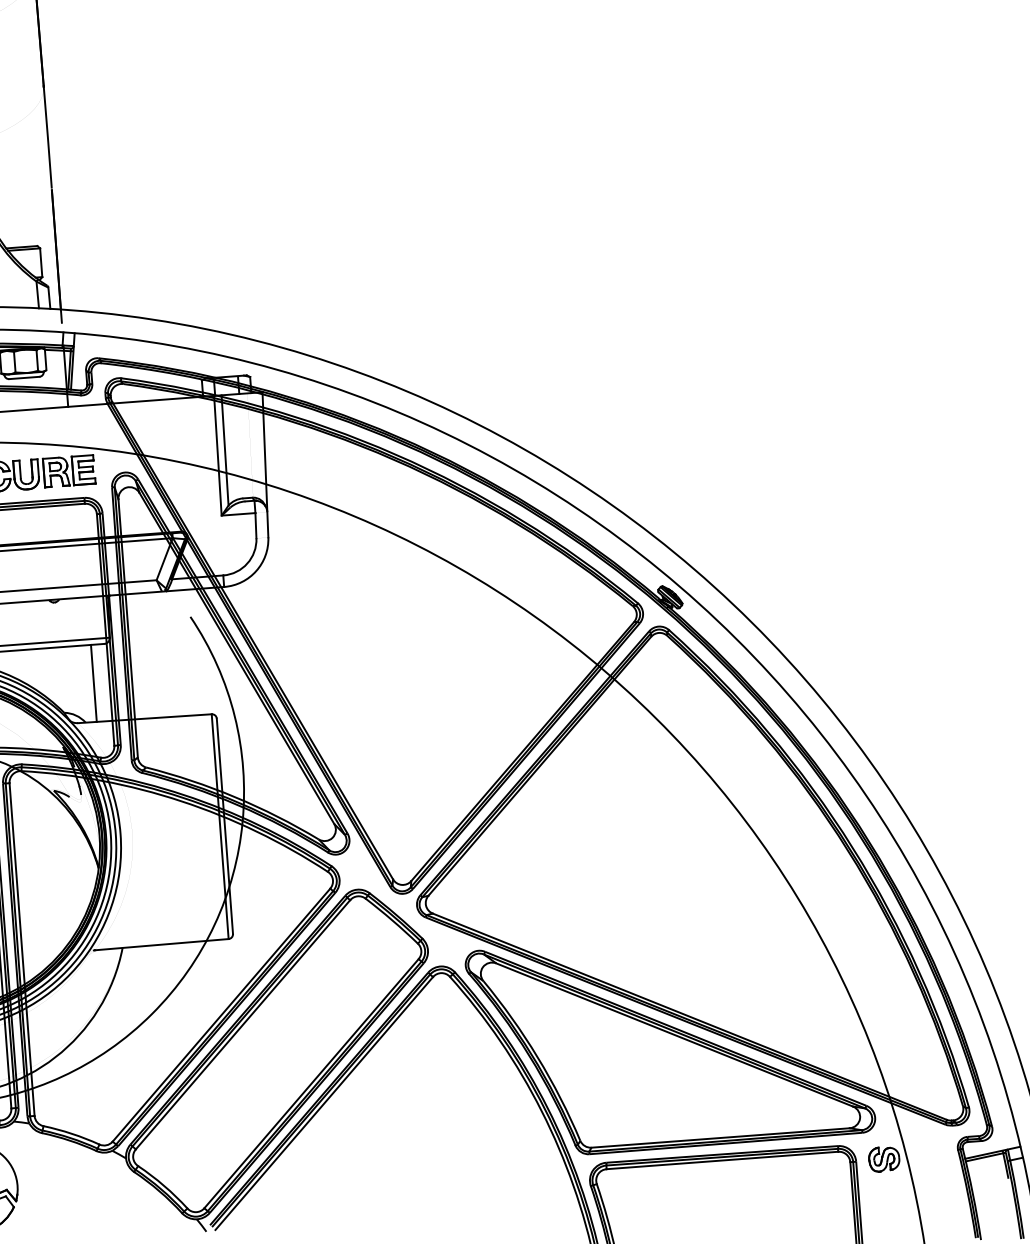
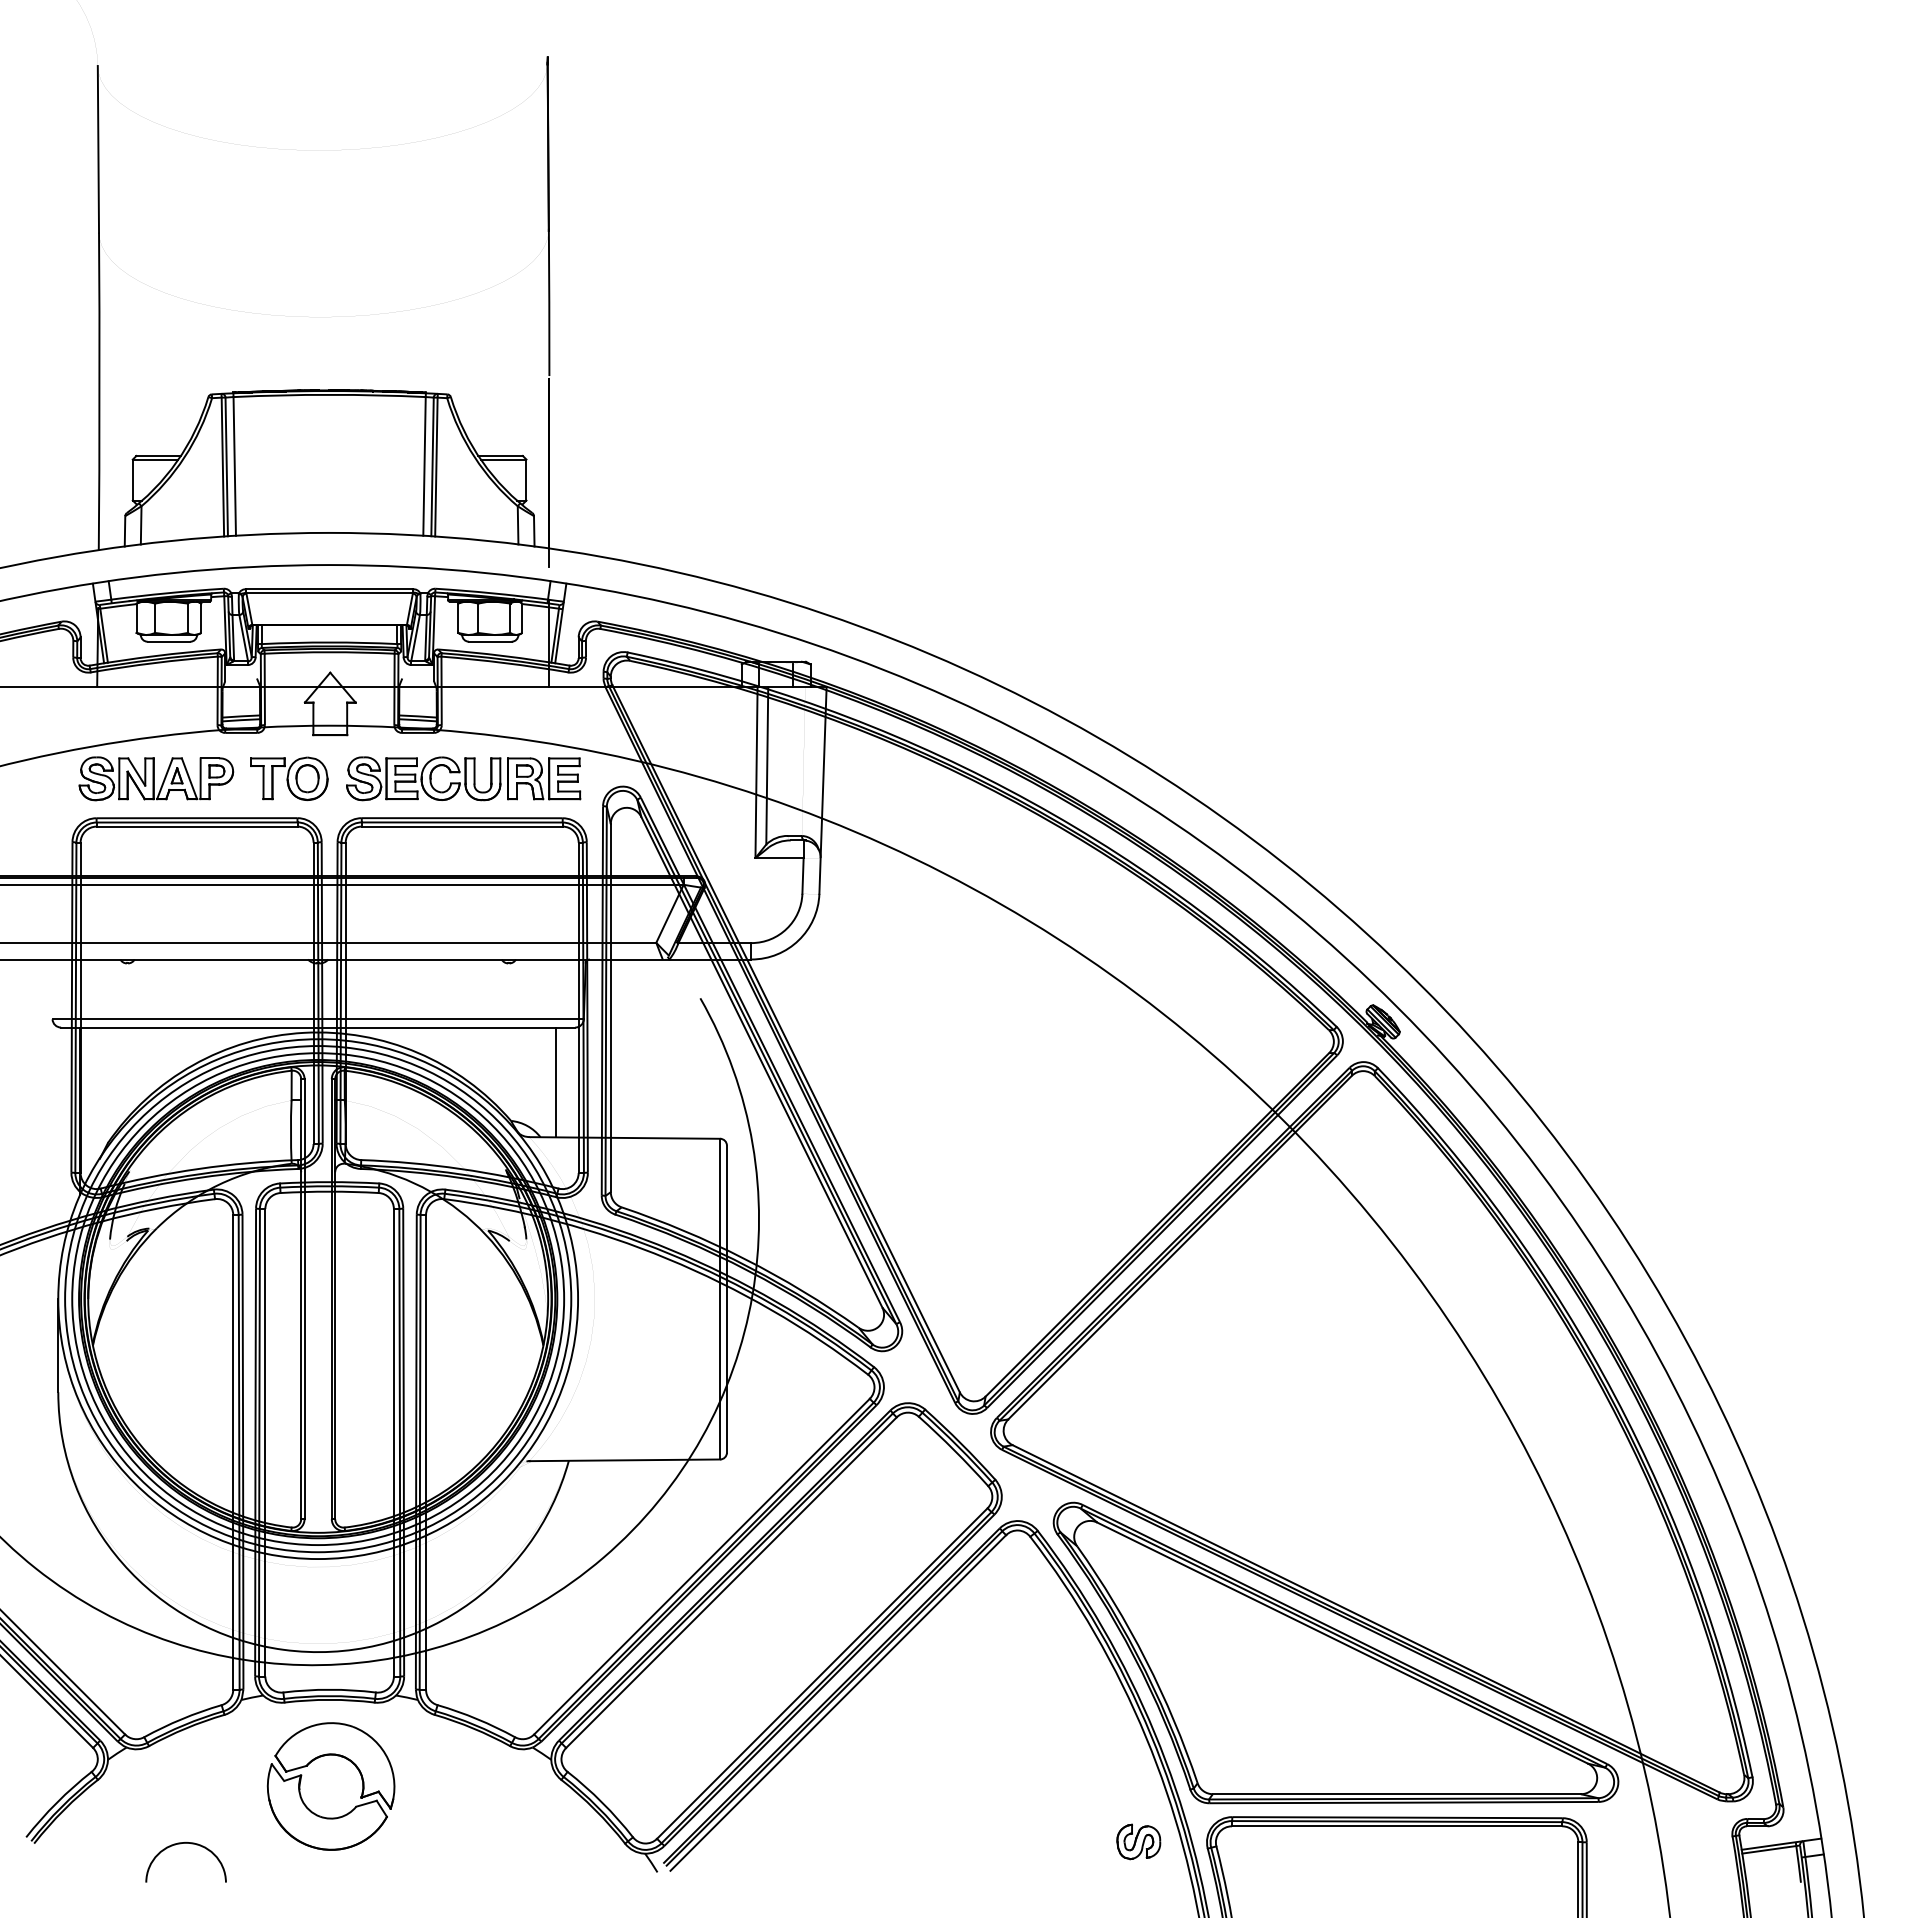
part: (884, 1159) -> (1138, 1841), moved

